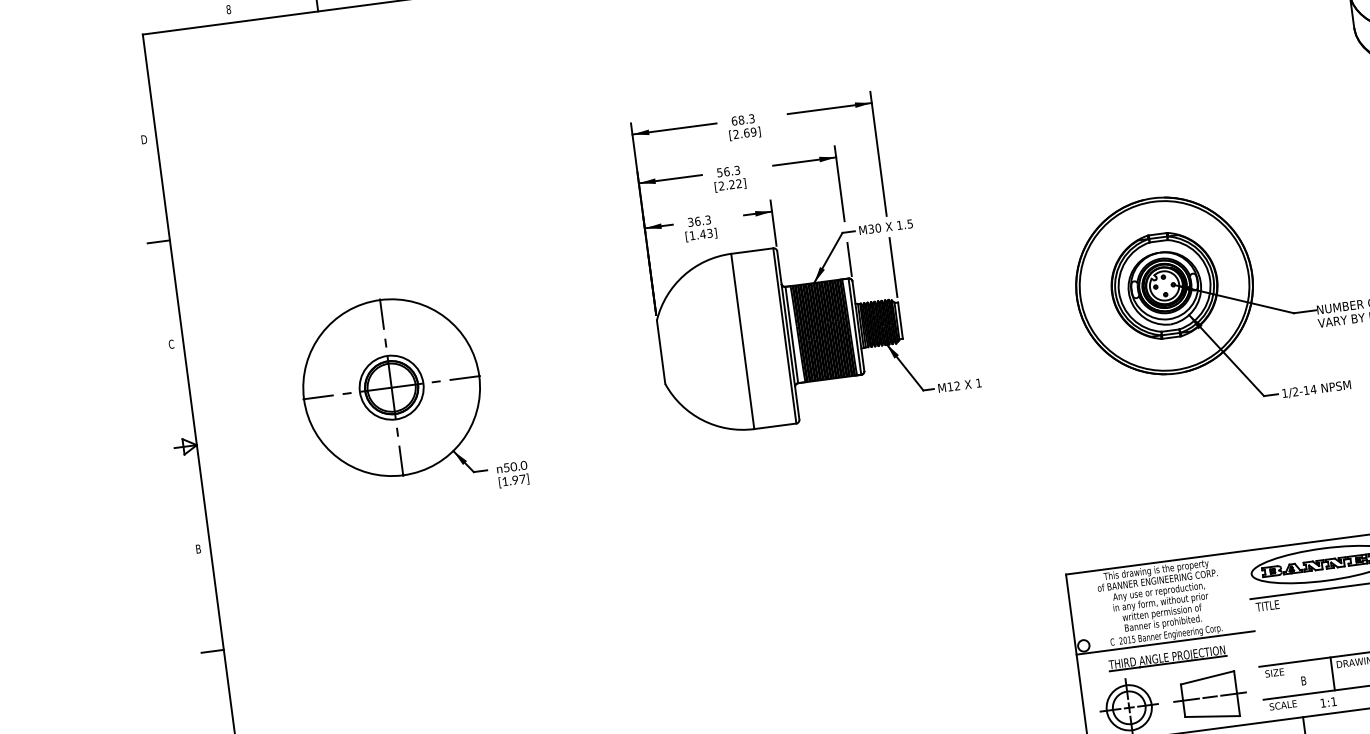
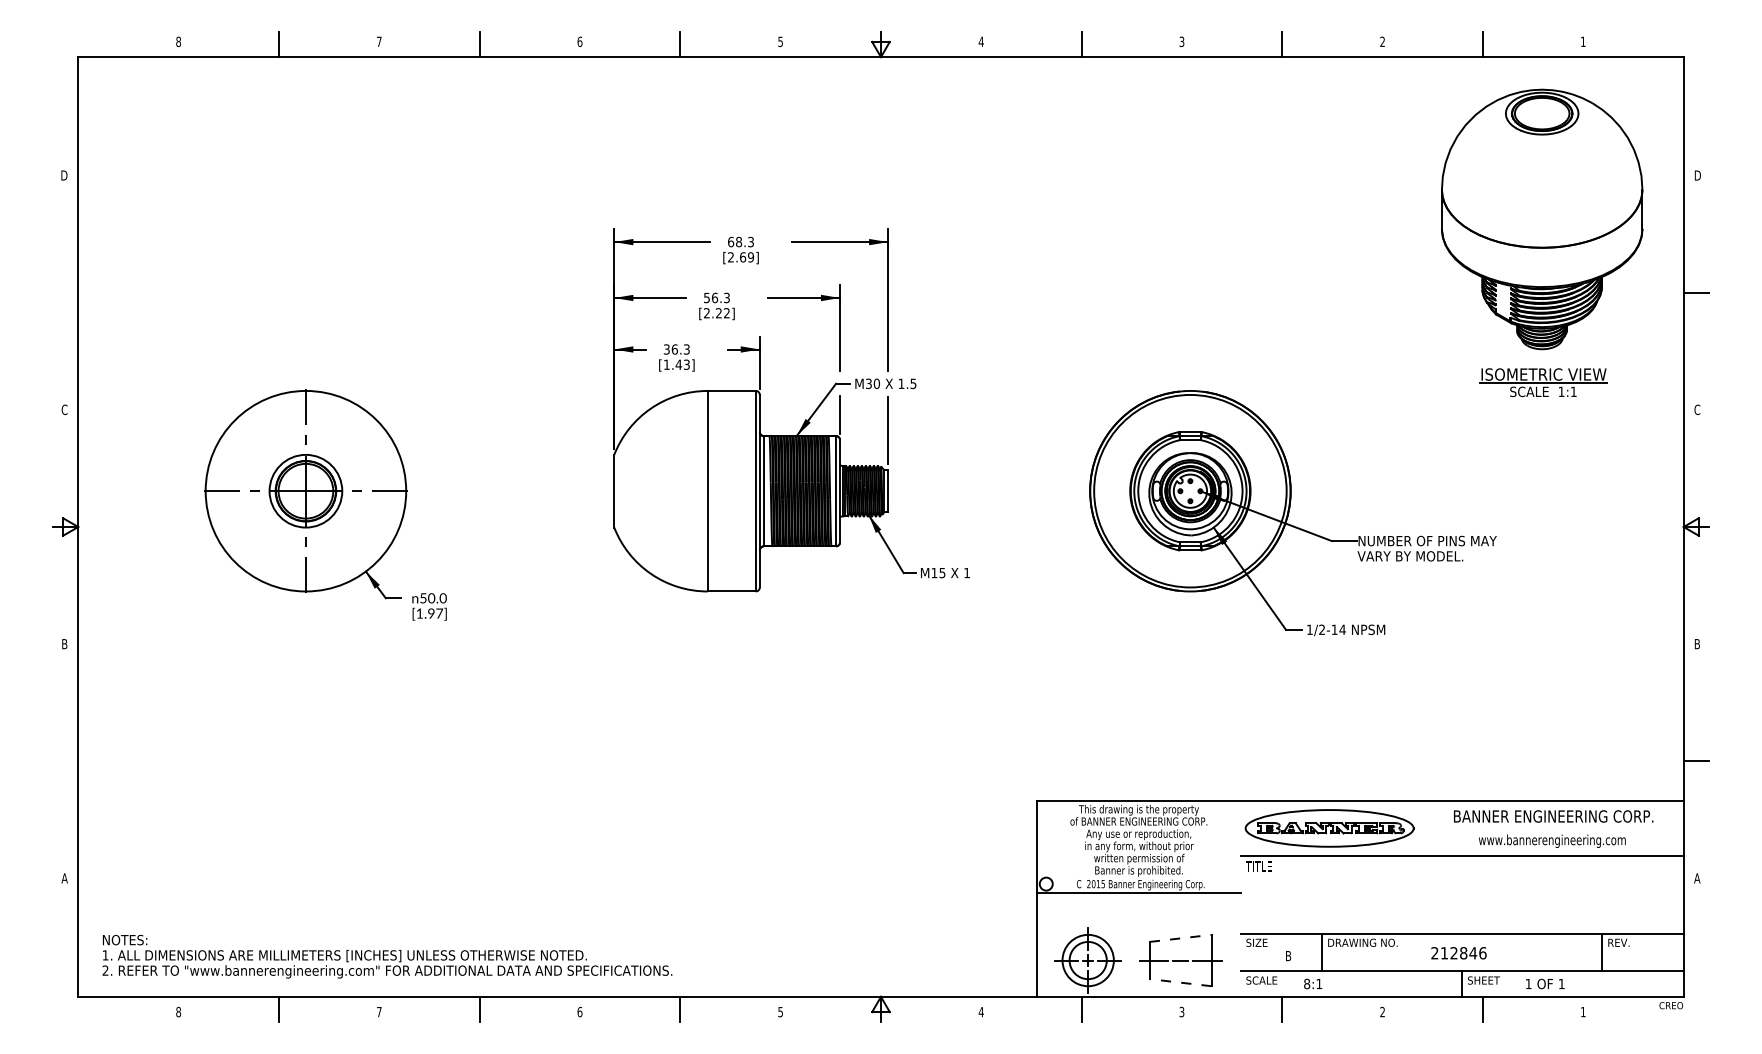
line: (158, 241) -> (65, 292), removed
text: (957, 385) -> (942, 572), M12 -> M15
line: (212, 651) -> (65, 761), removed
part: (1167, 658) -> (1138, 910), removed
line: (1208, 677) -> (1181, 938), solid -> dashed
text: (1323, 702) -> (1307, 983), 1:1 -> 8:1
line: (1212, 716) -> (1180, 982), solid -> dashed

